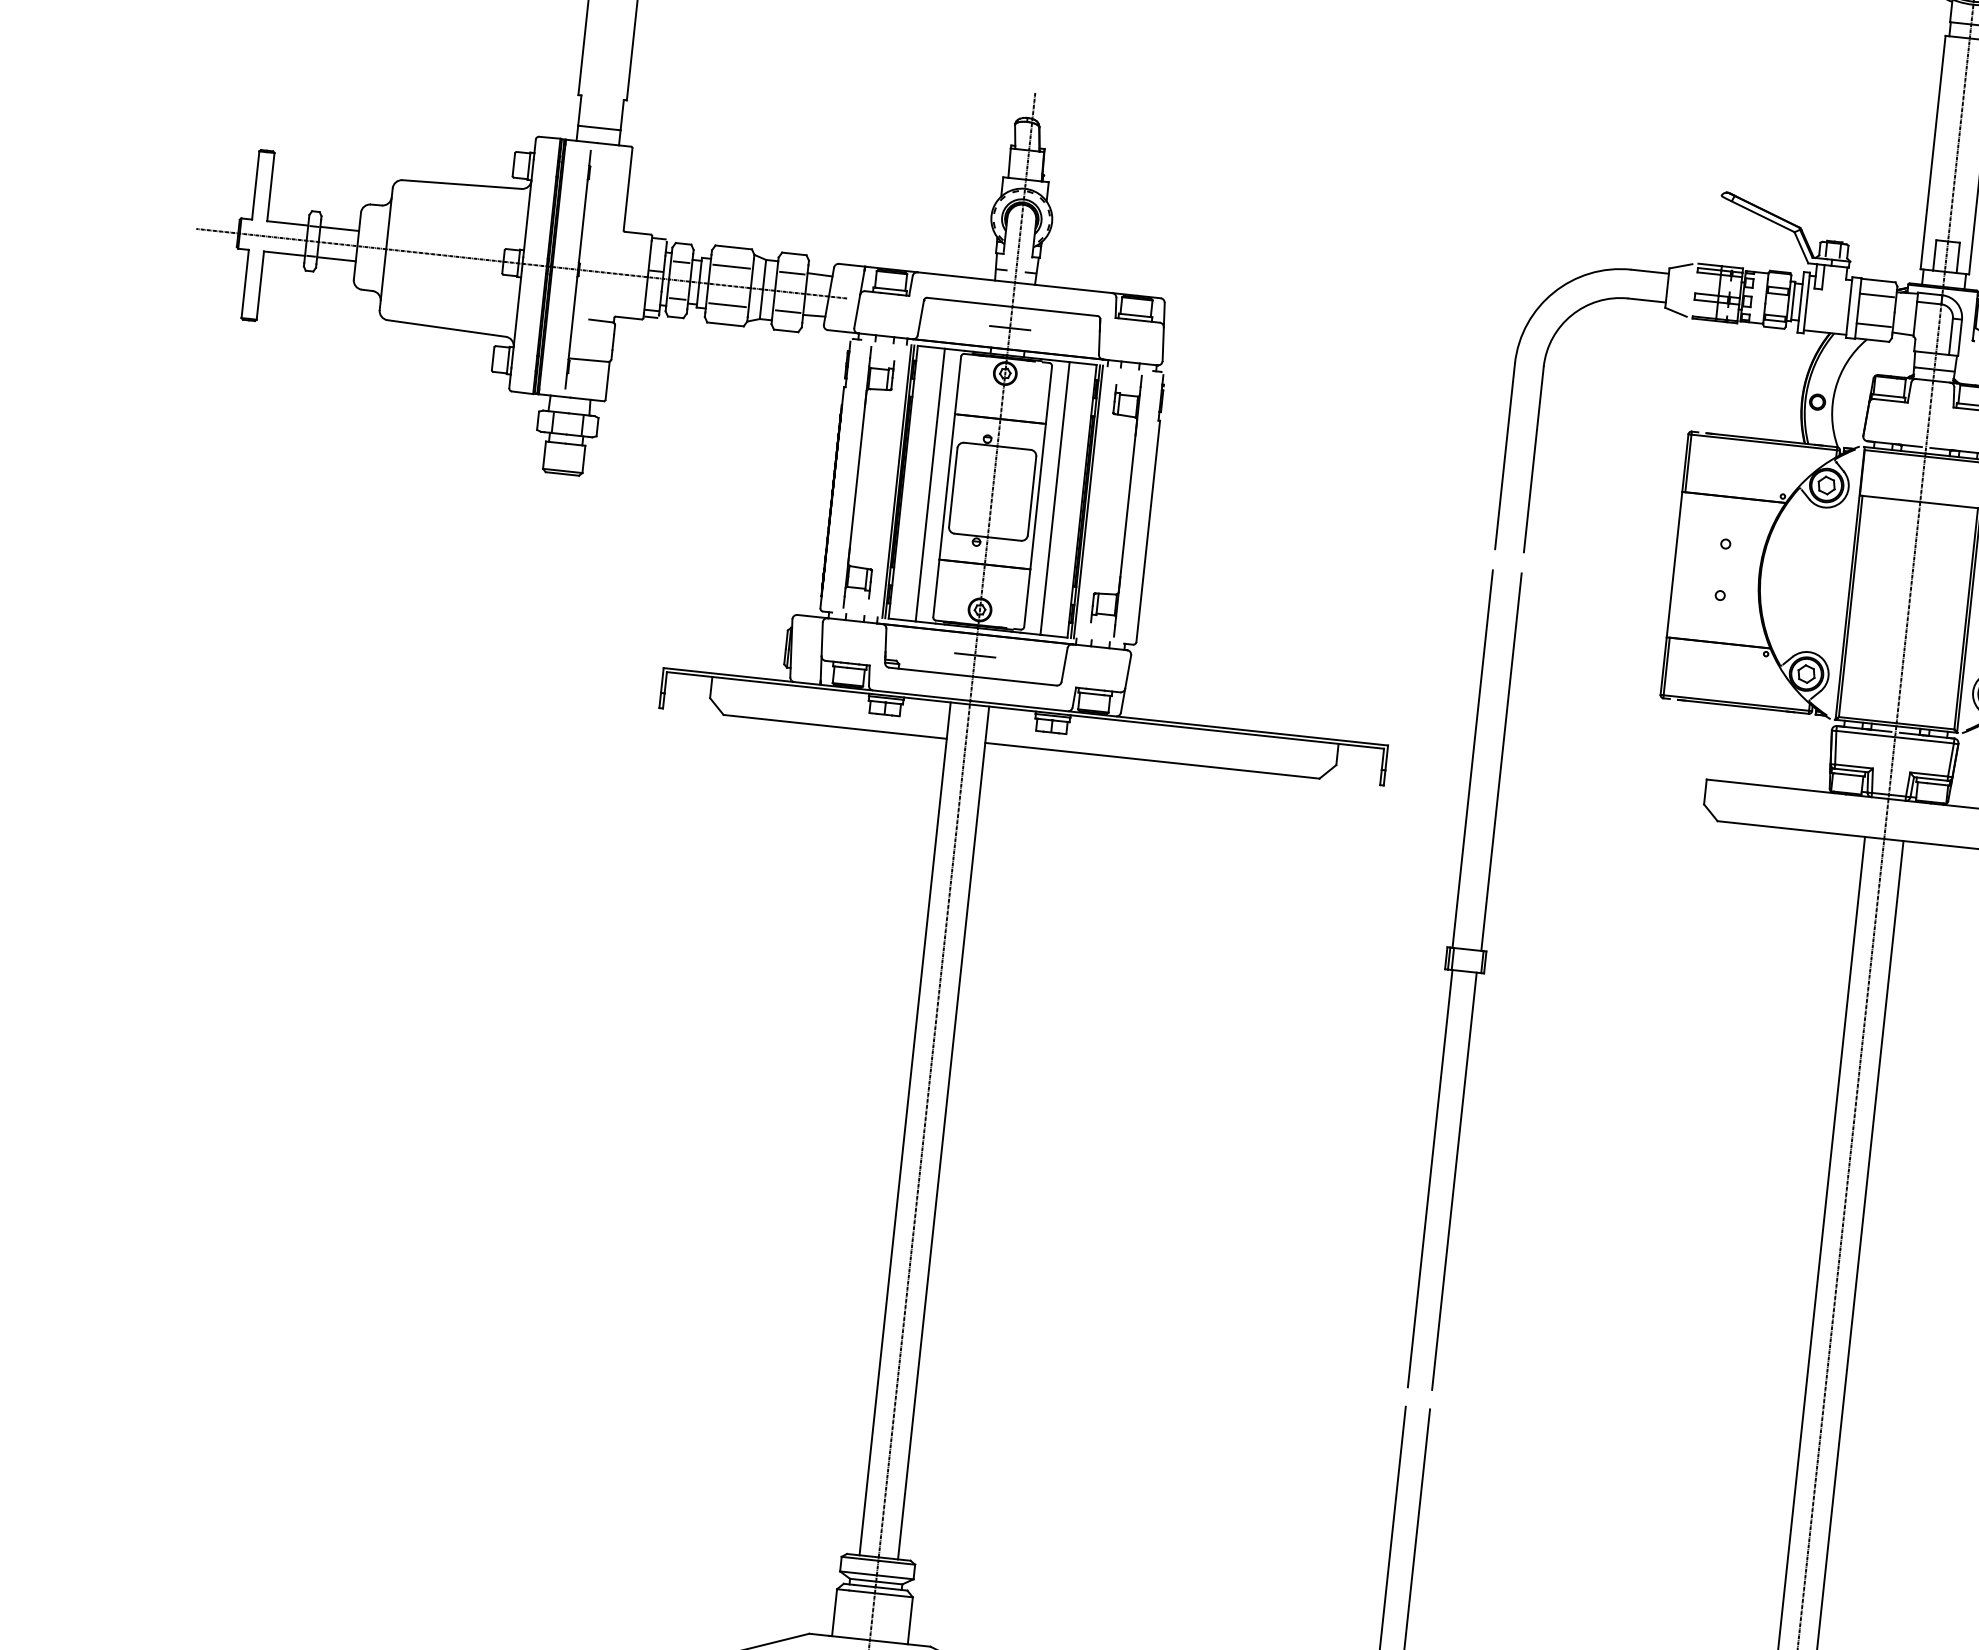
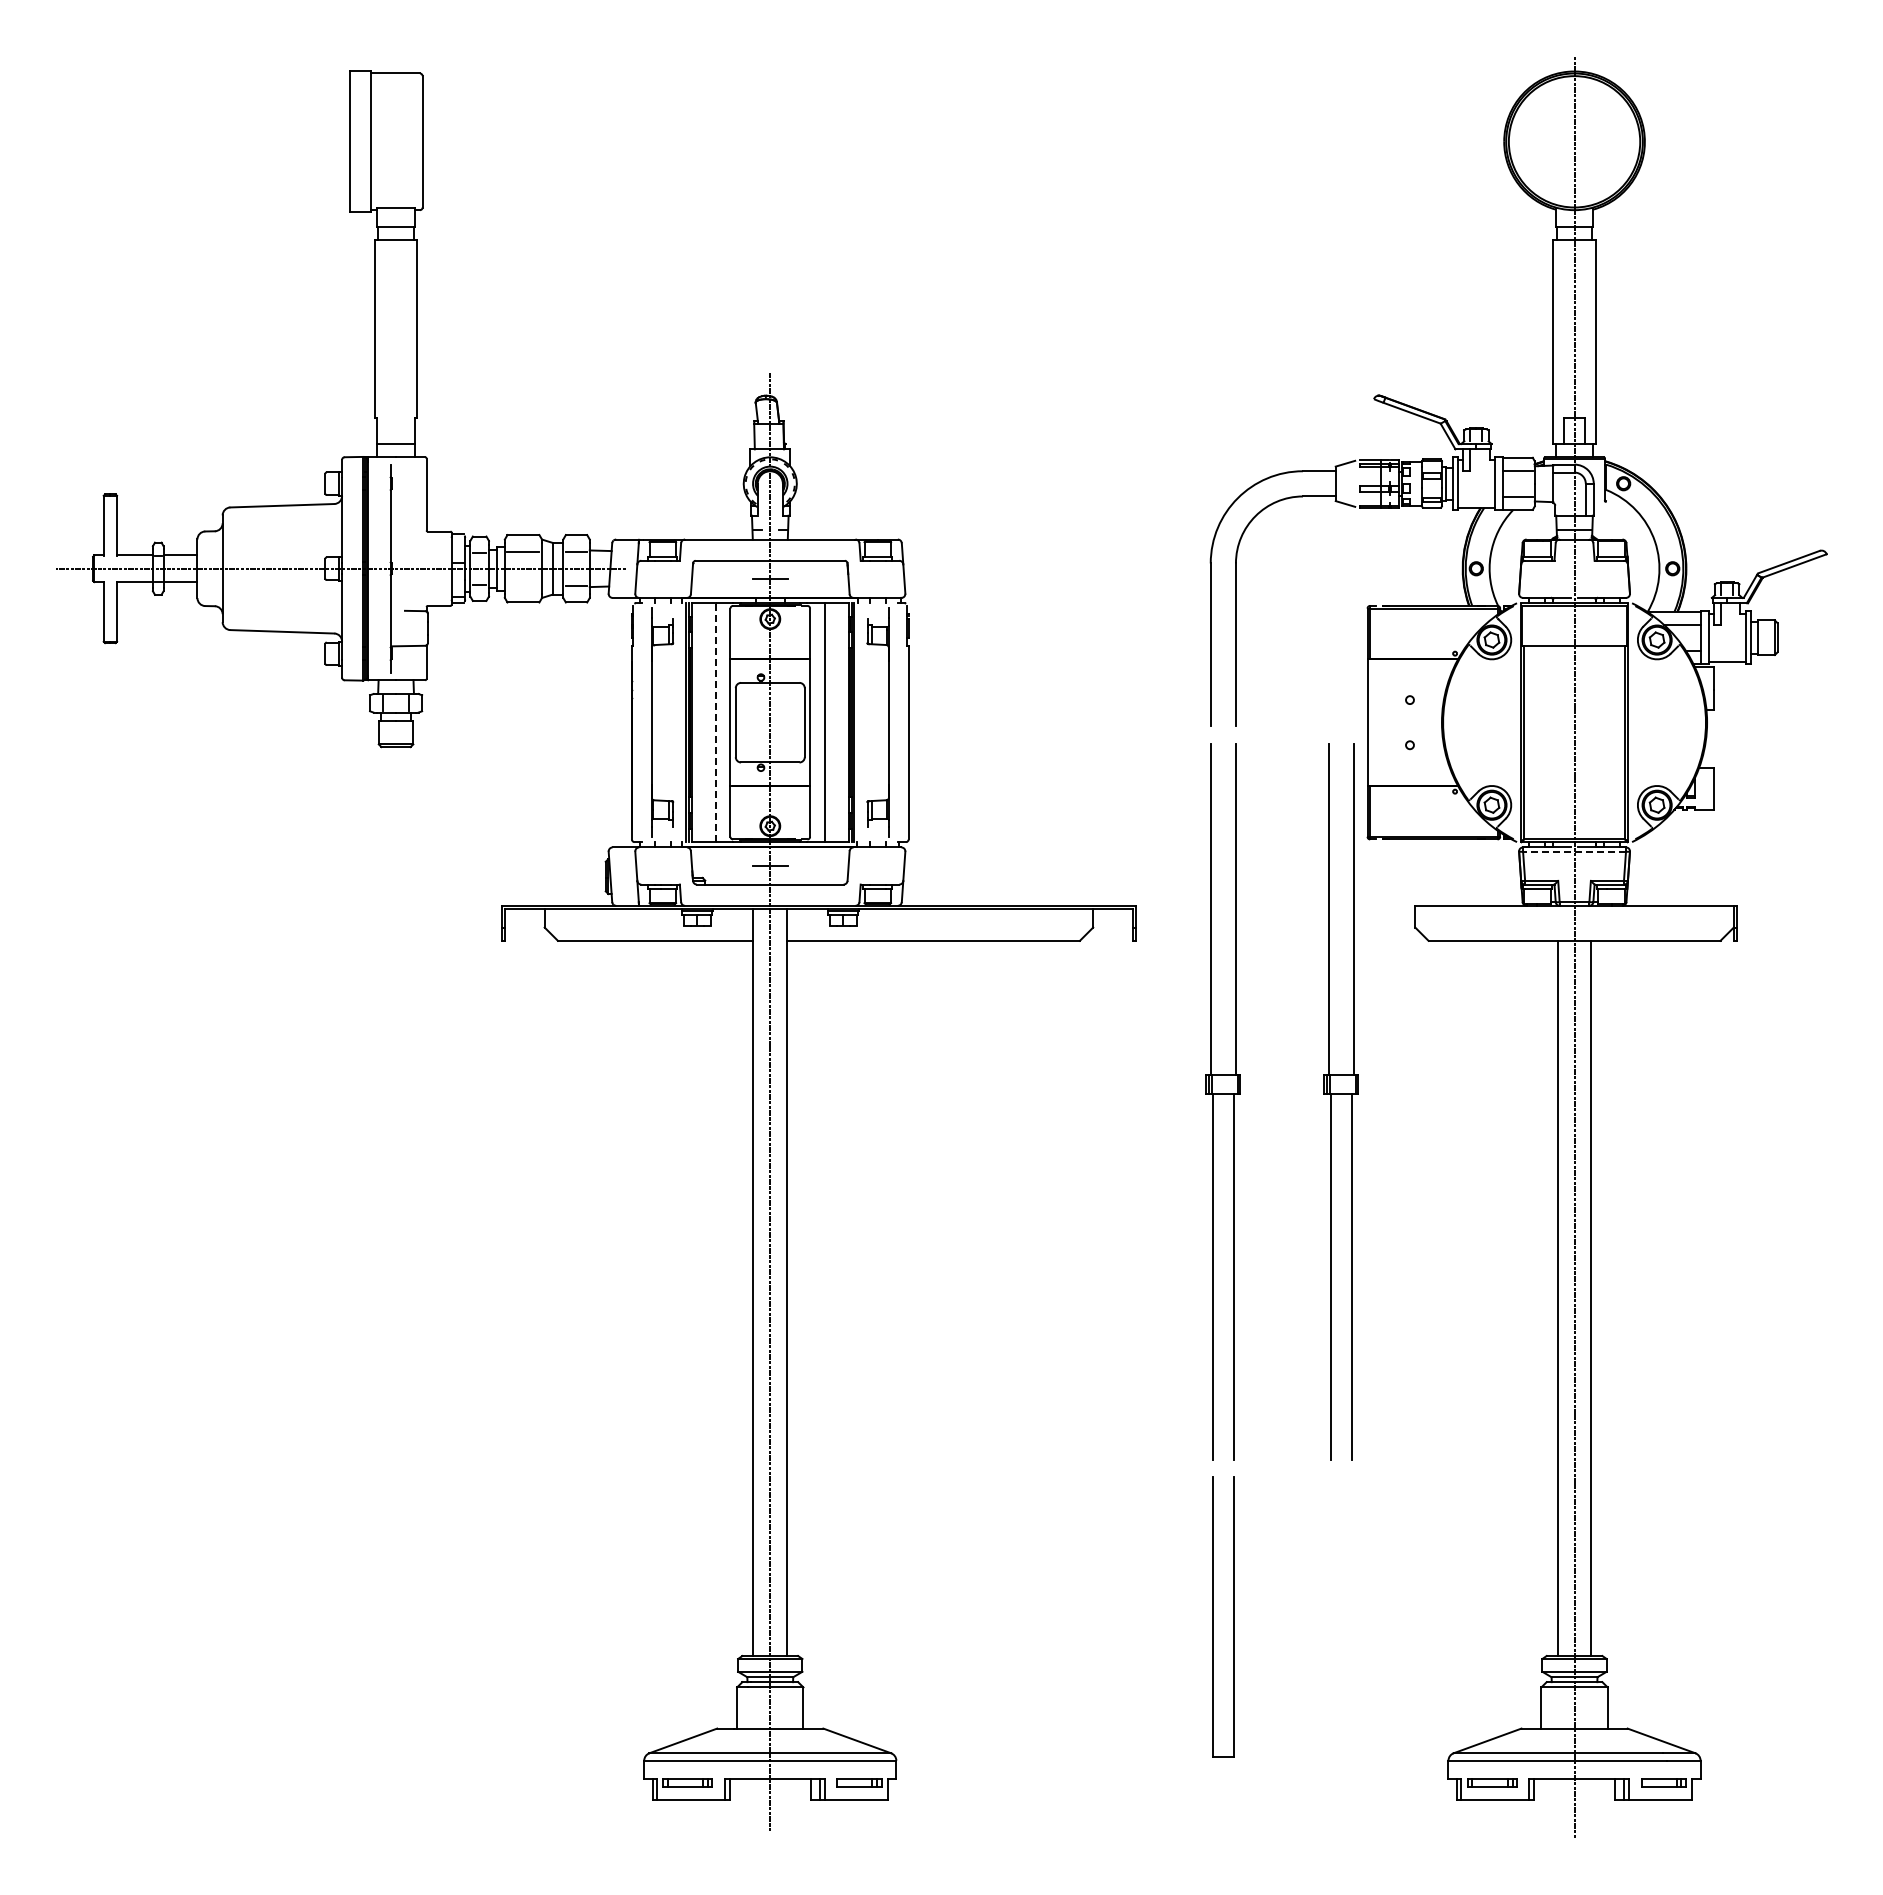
line: (727, 305) -> (523, 585), removed
line: (930, 484) -> (715, 722), solid -> dashed
line: (1895, 736) -> (1574, 851), solid -> dashed
part: (1598, 985) -> (1340, 1094), added

